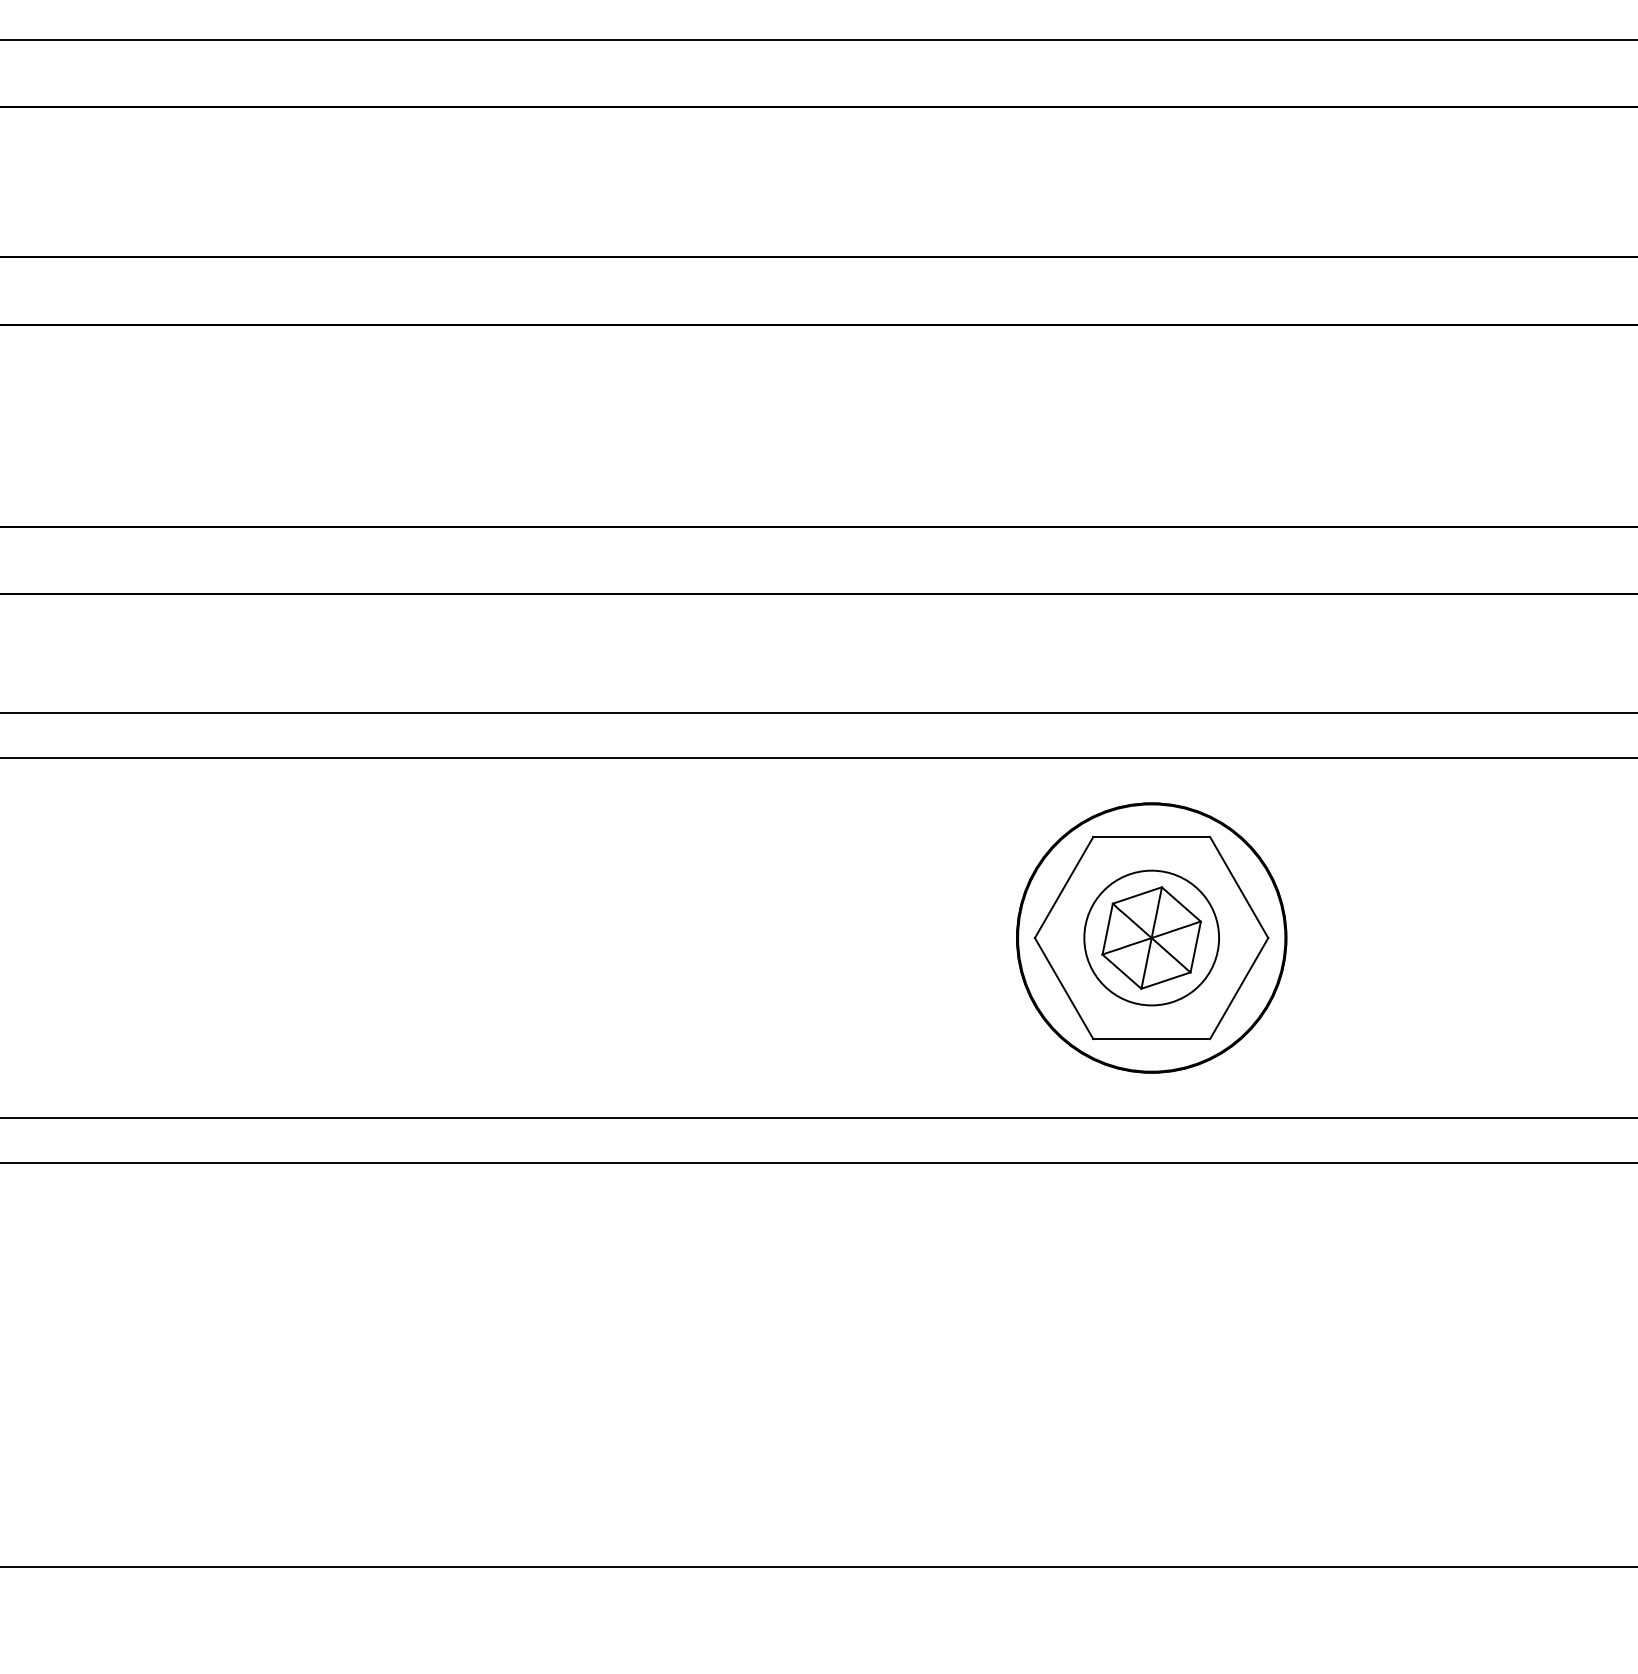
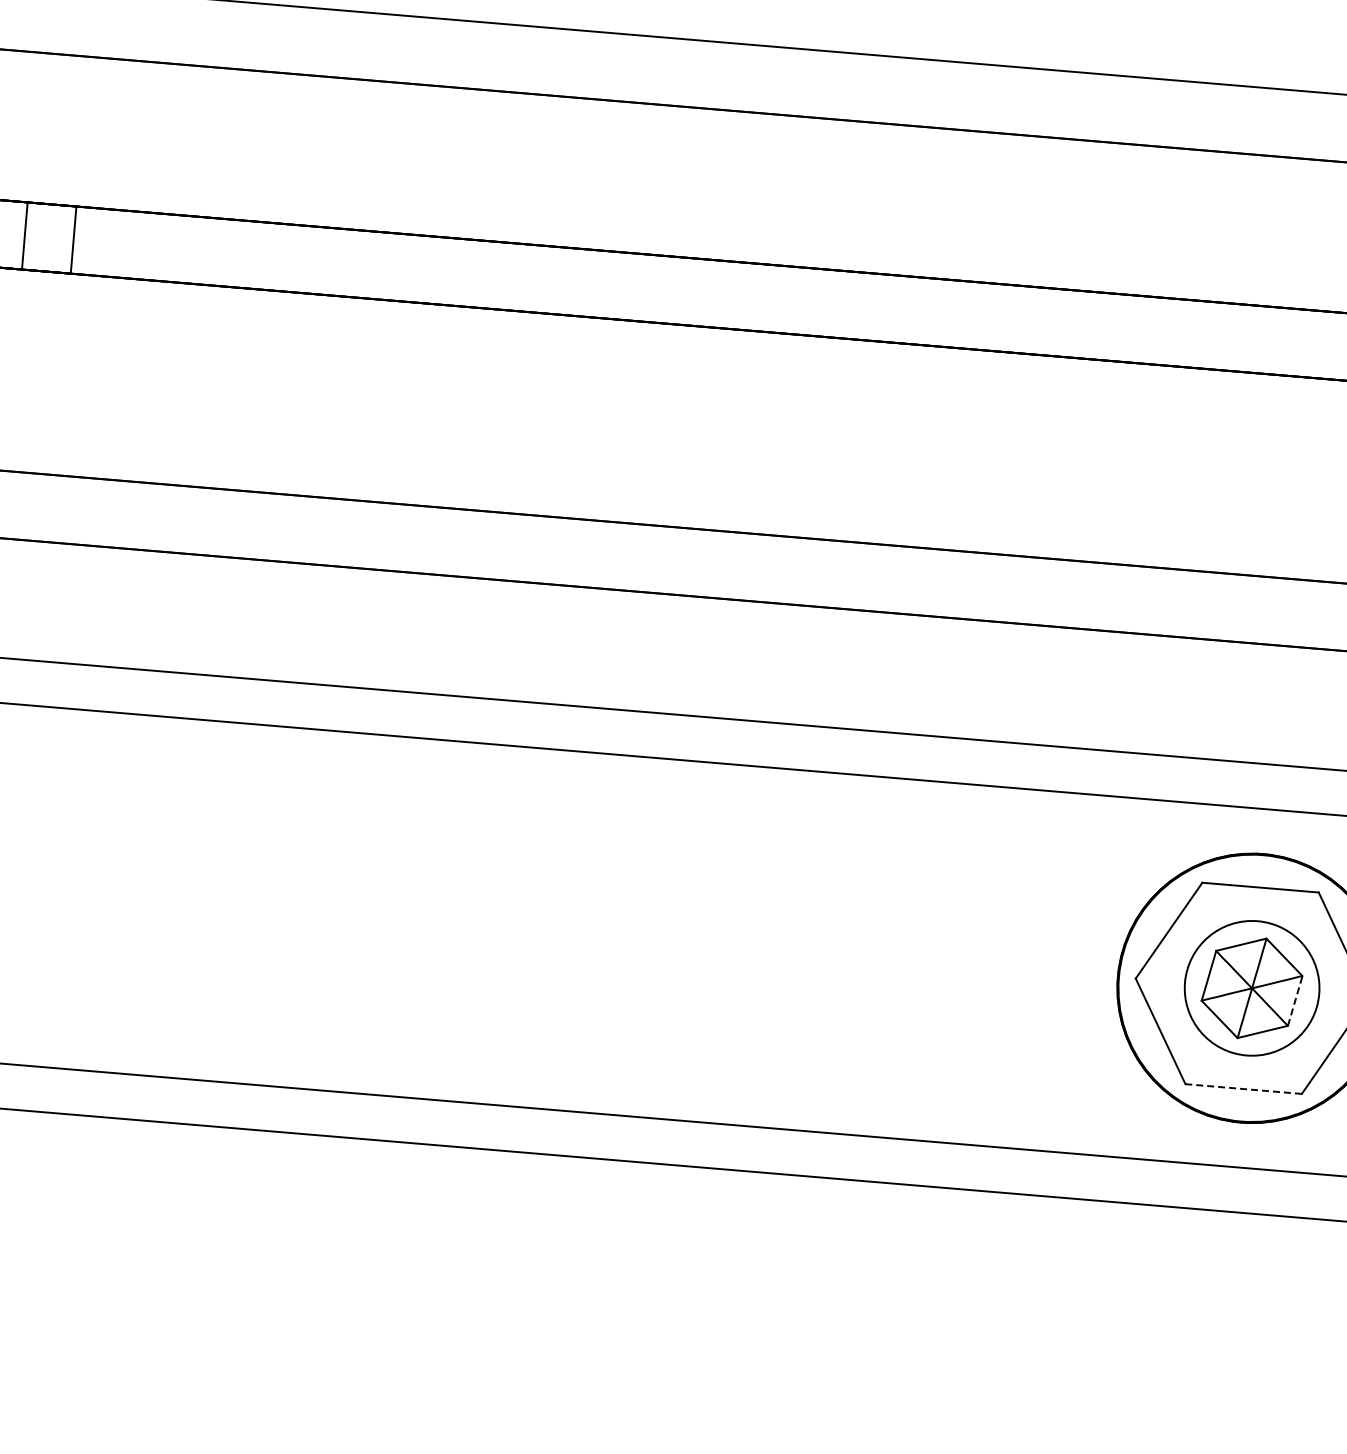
line: (1195, 947) -> (1294, 1001), solid -> dashed
line: (1151, 1039) -> (1243, 1089), solid -> dashed

